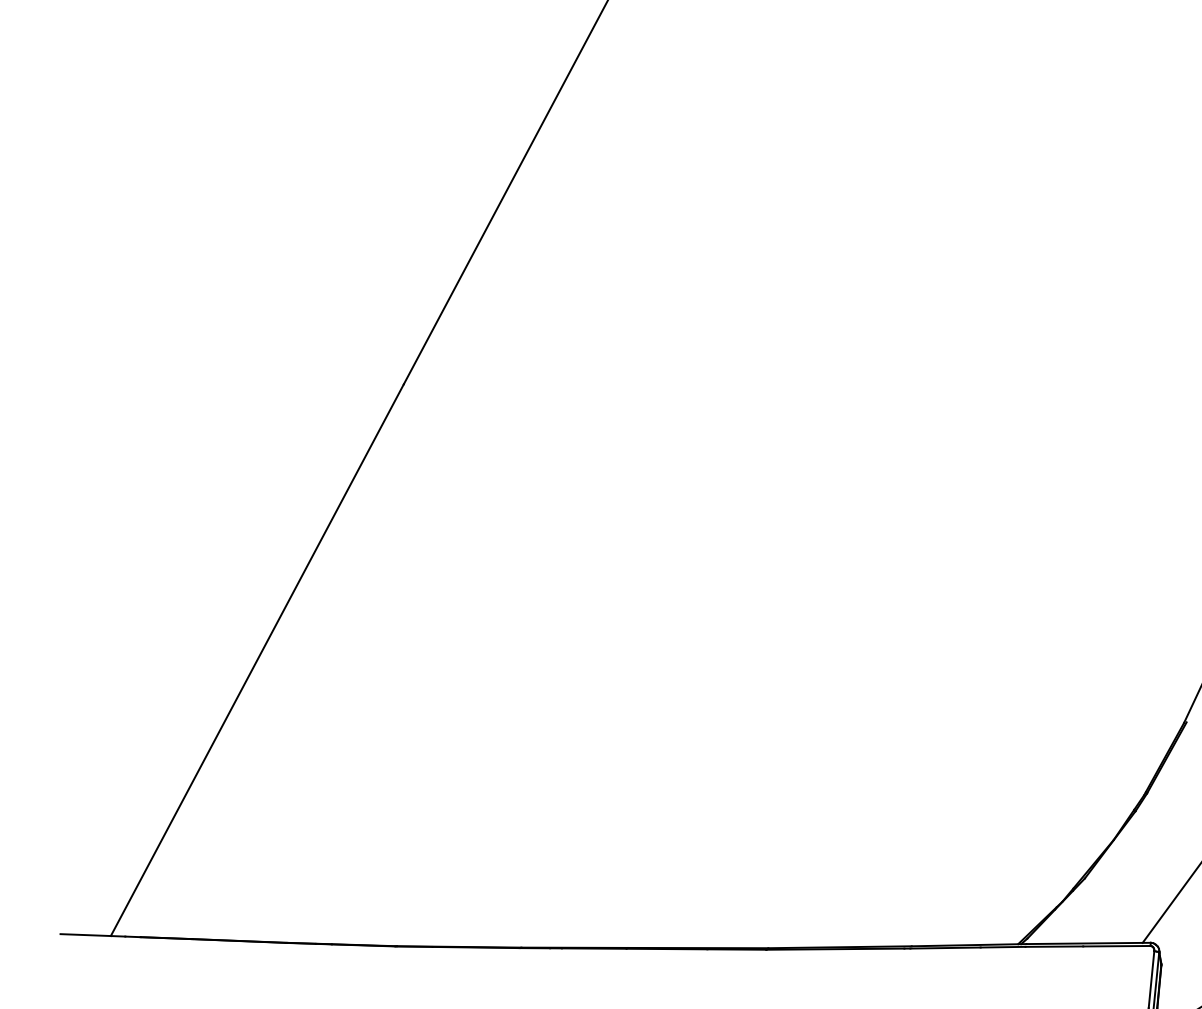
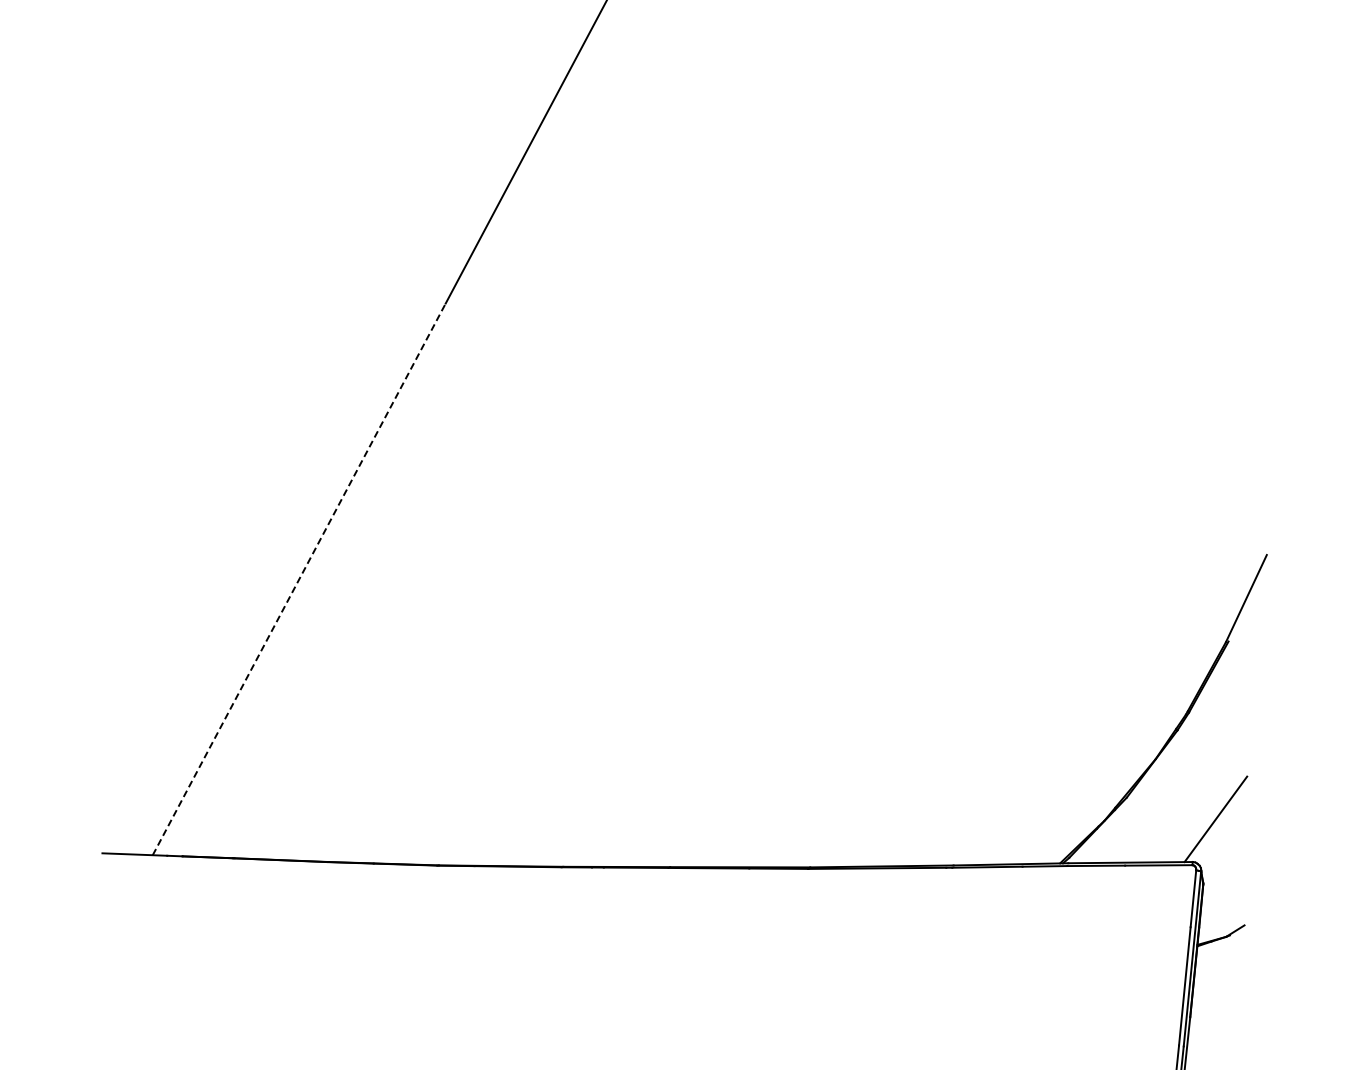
line: (257, 659) -> (299, 578), solid -> dashed

